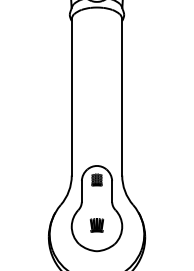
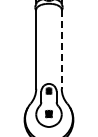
line: (121, 97) -> (61, 49), solid -> dashed

